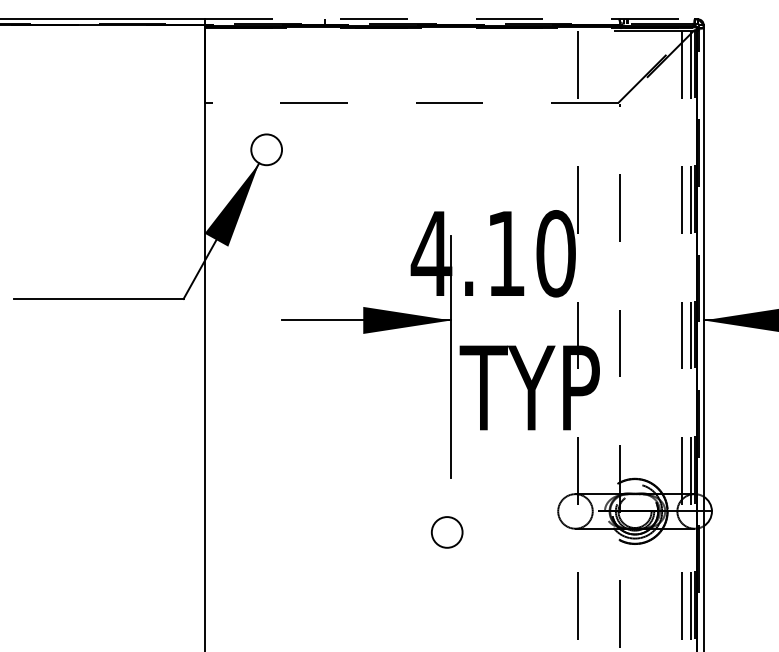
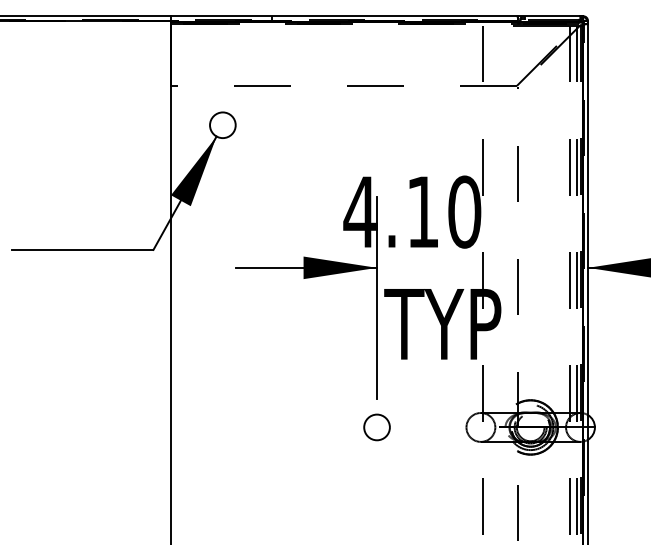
line: (449, 19) -> (375, 16), dashed -> solid
circle: (446, 532) -> (376, 427), moved

